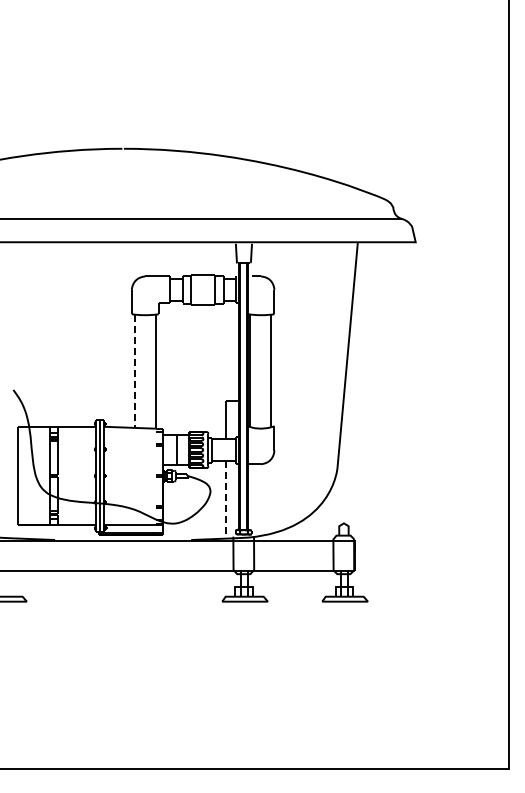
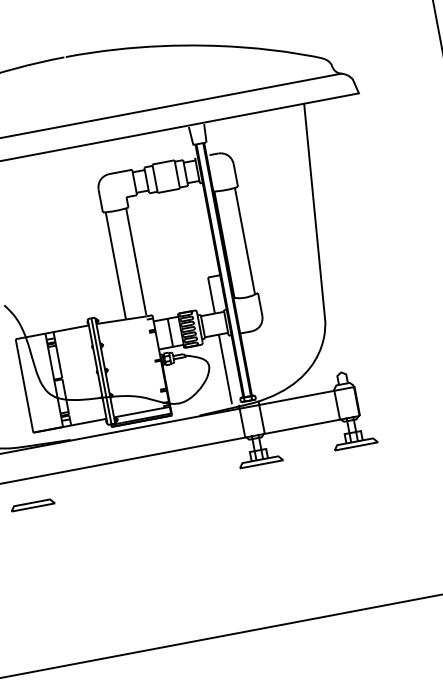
line: (134, 371) -> (115, 266), dashed -> solid
line: (226, 497) -> (225, 369), dashed -> solid

